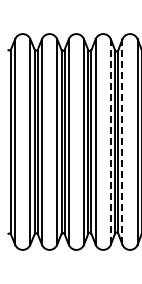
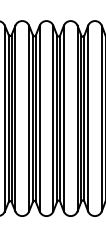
line: (110, 141) -> (77, 118), dashed -> solid
line: (122, 141) -> (88, 118), dashed -> solid

